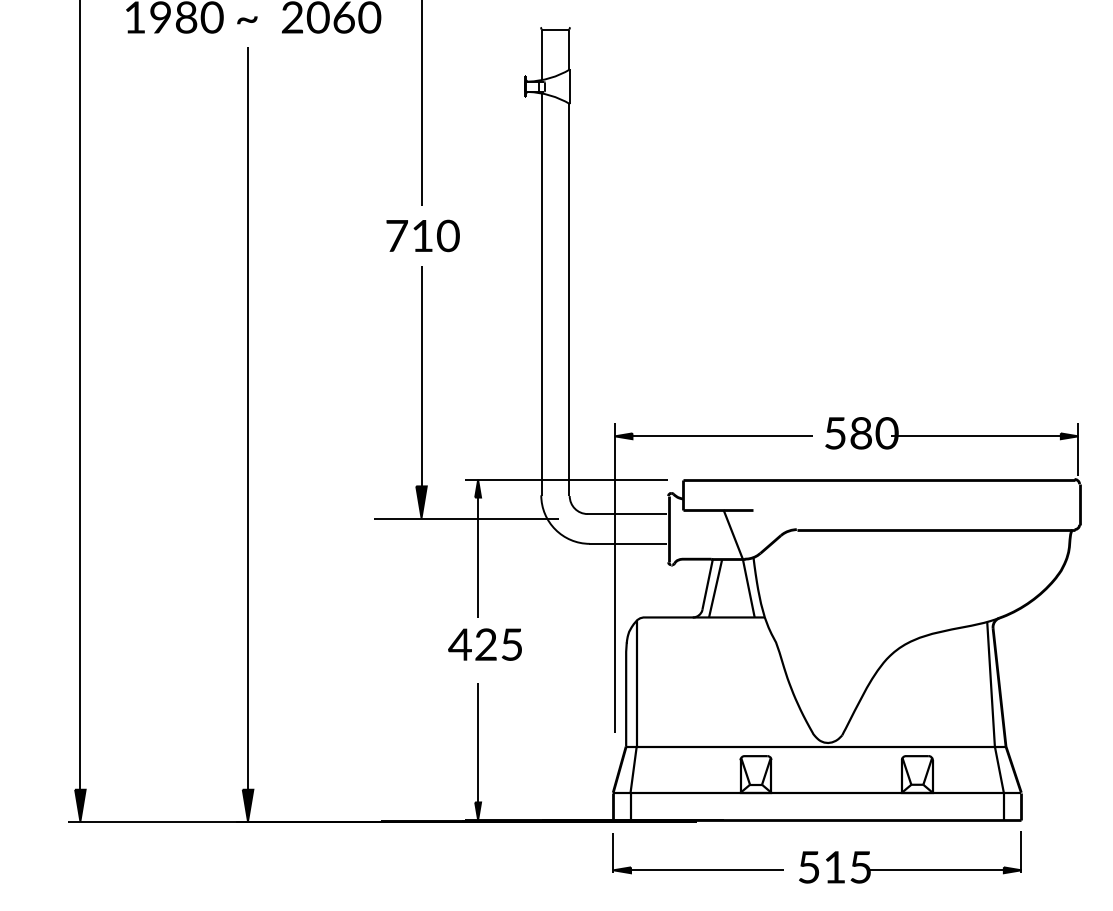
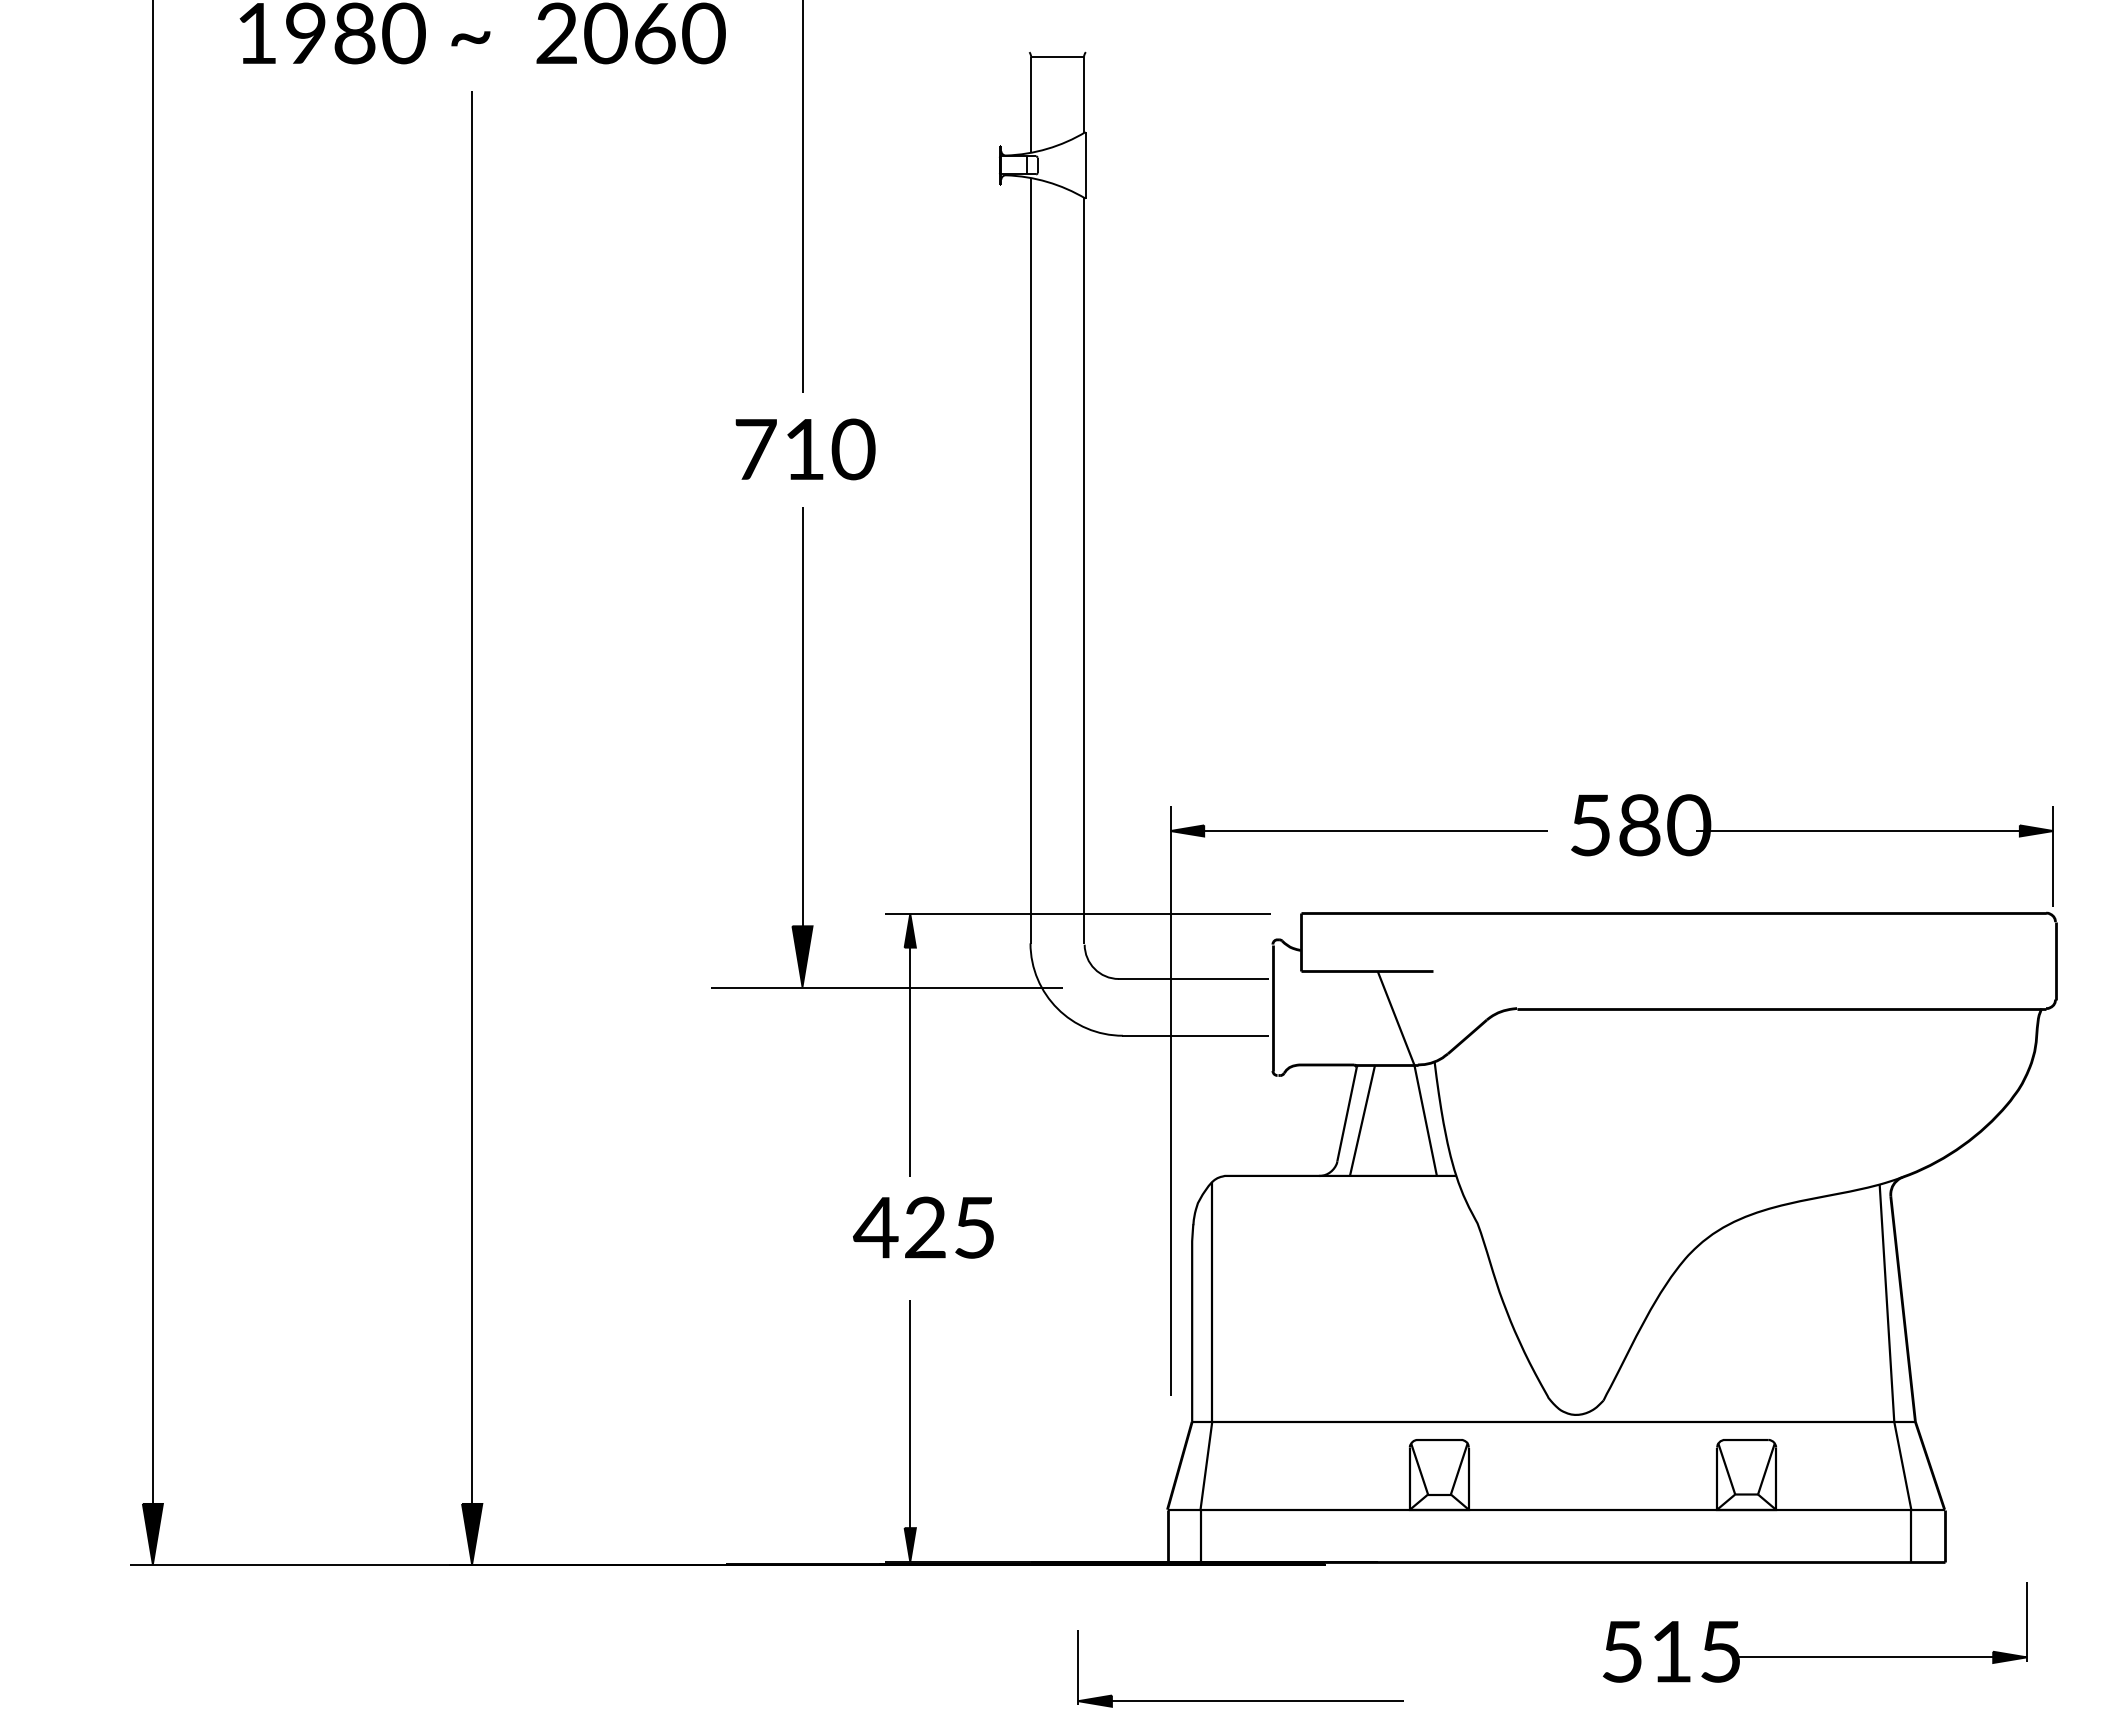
part: (697, 869) -> (1238, 1699), moved
part: (910, 869) -> (1815, 1655), moved

